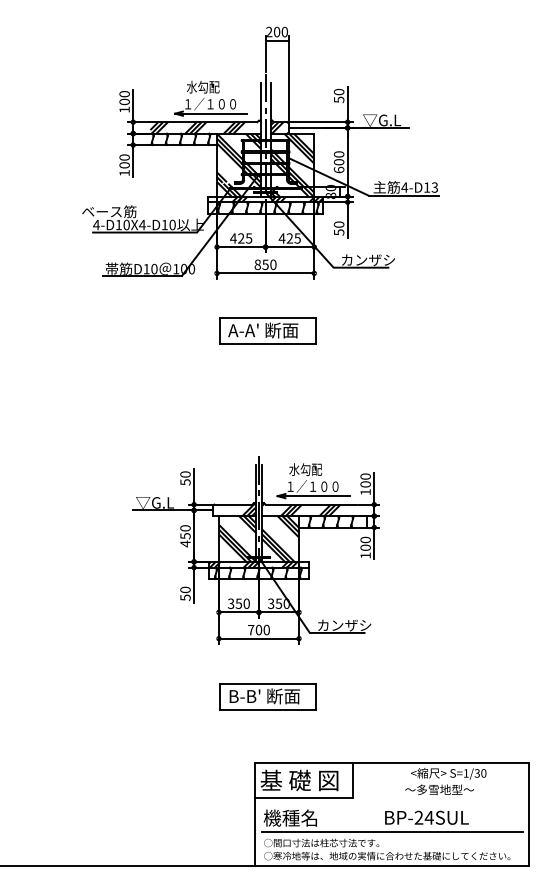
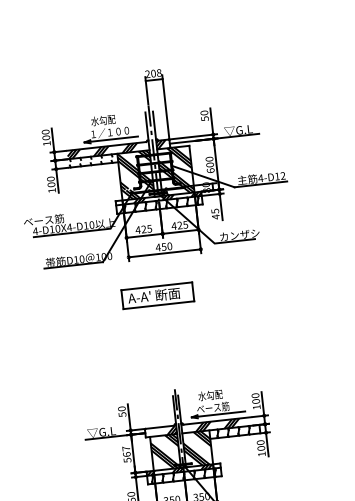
text: (284, 31) -> (158, 72), 200 -> 208
hatch: (180, 139) -> (90, 161), removed
text: (434, 187) -> (282, 175), 4-D13 -> 4-D12
text: (338, 228) -> (215, 214), 50 -> 45
text: (257, 264) -> (158, 247), 850 -> 450
part: (267, 330) -> (157, 295), moved
text: (311, 486) -> (216, 407), １／１００ -> ベース筋
text: (185, 536) -> (126, 454), 450 -> 567

